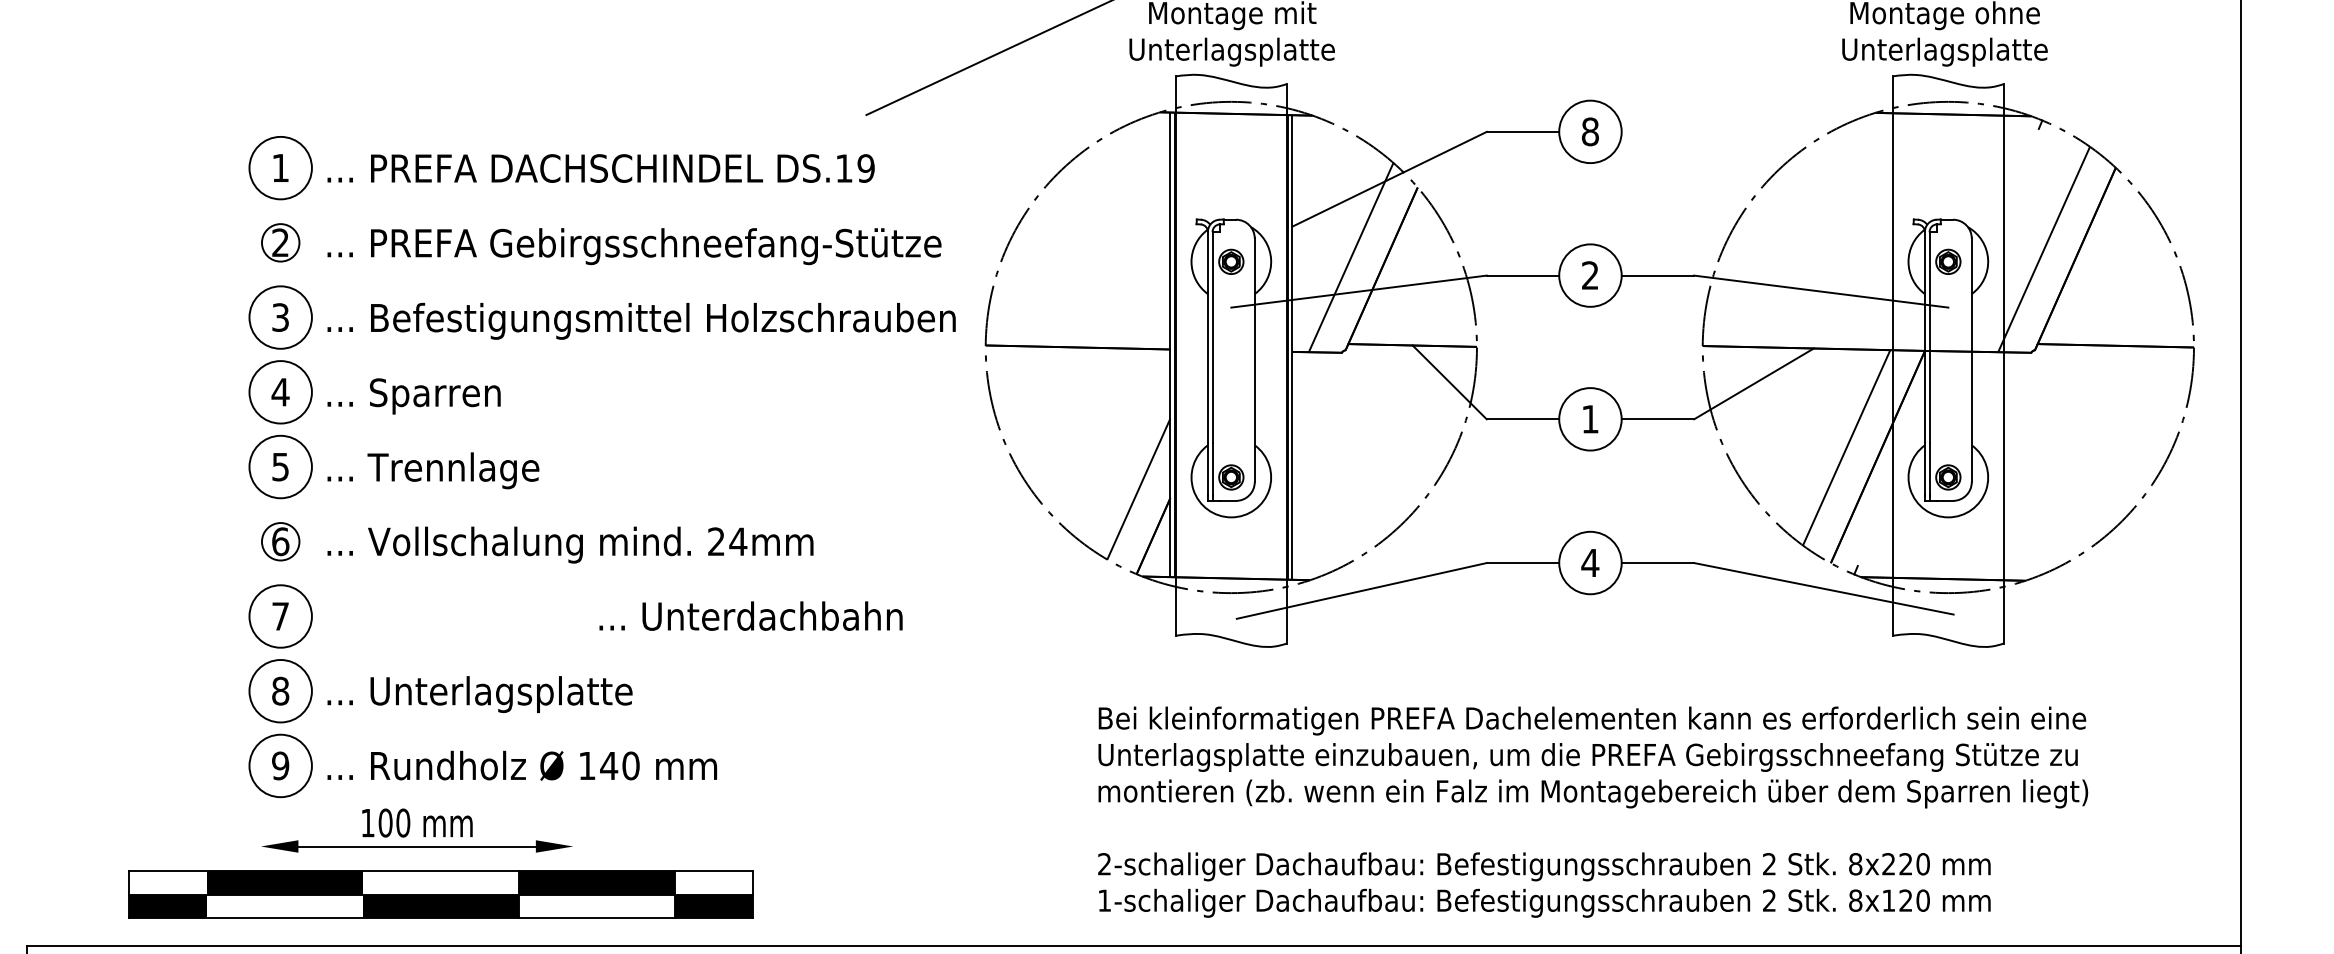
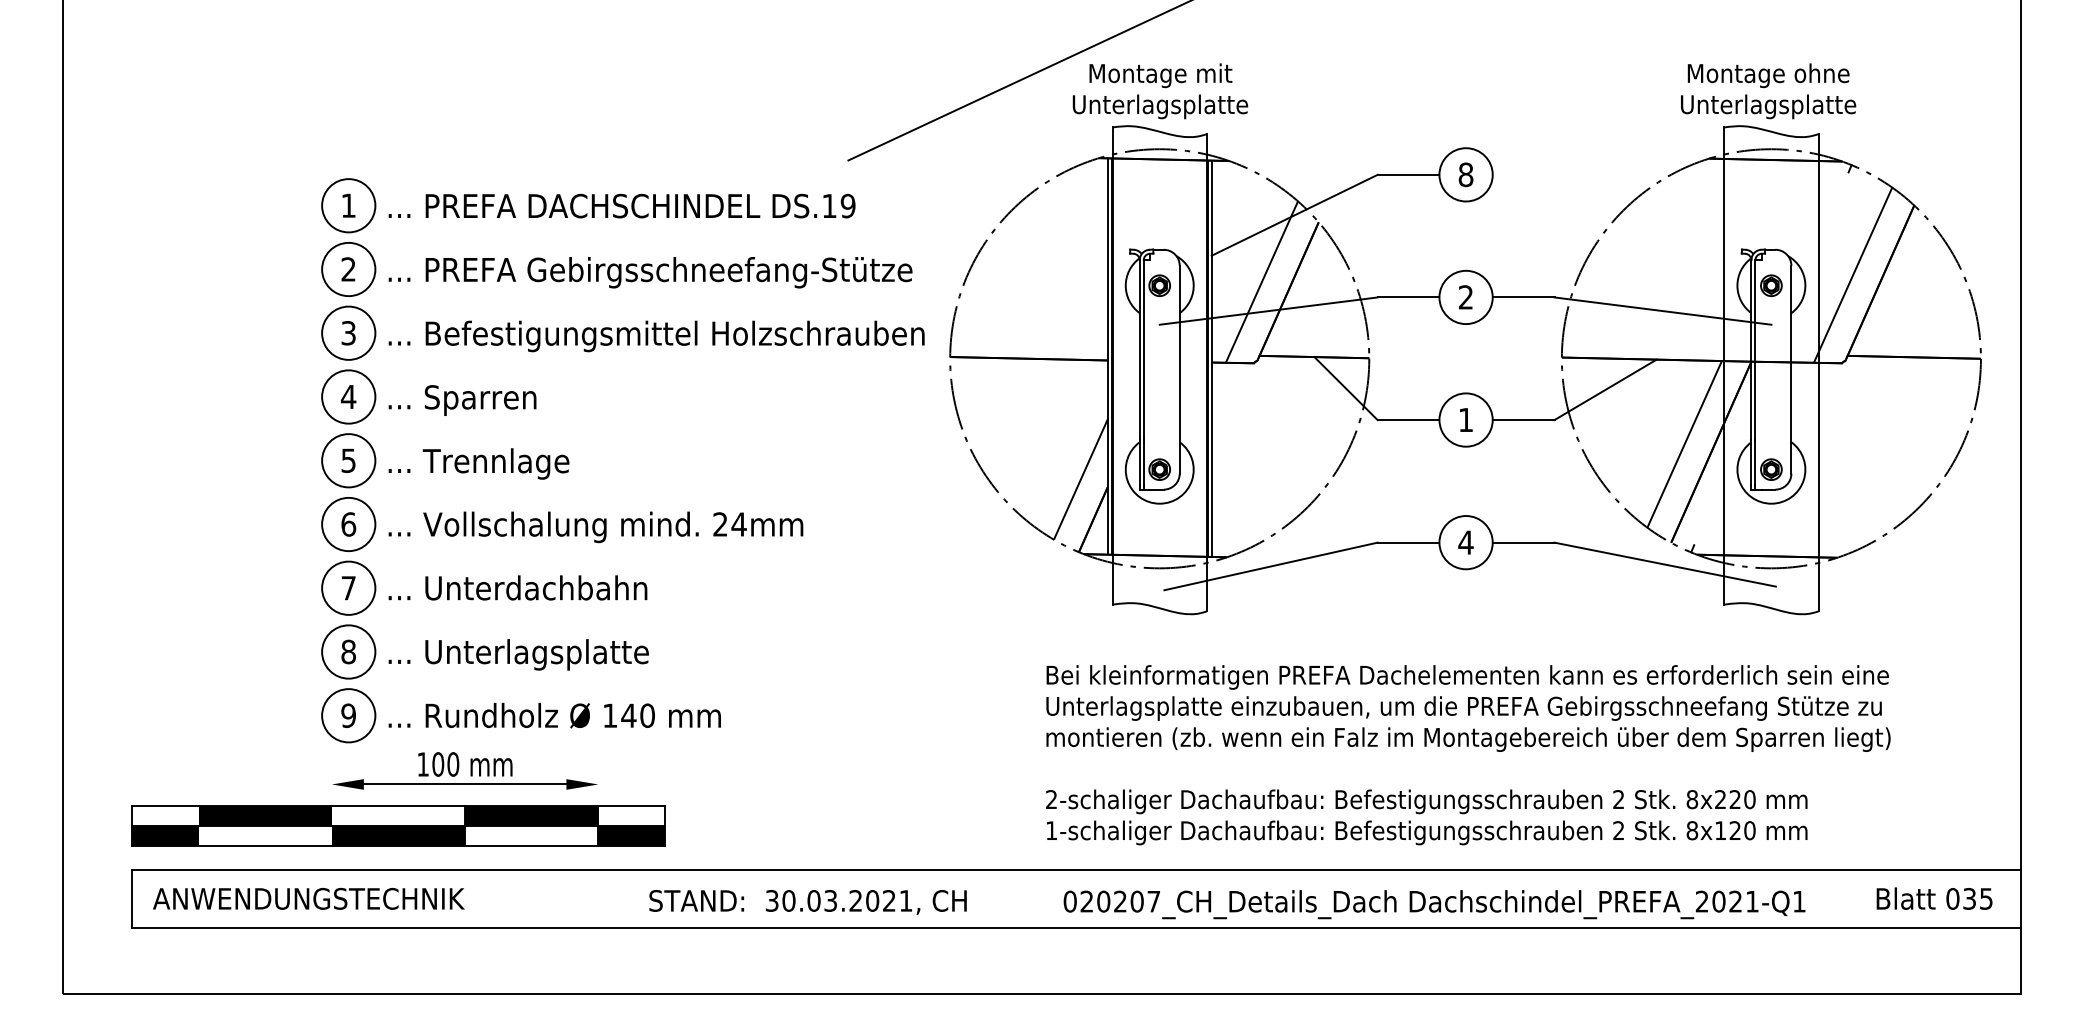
circle: (280, 242) -> (348, 269), size x1.67
circle: (280, 541) -> (348, 524), size x1.67
text: (750, 615) -> (517, 587), moved
part: (441, 894) -> (398, 825), moved

